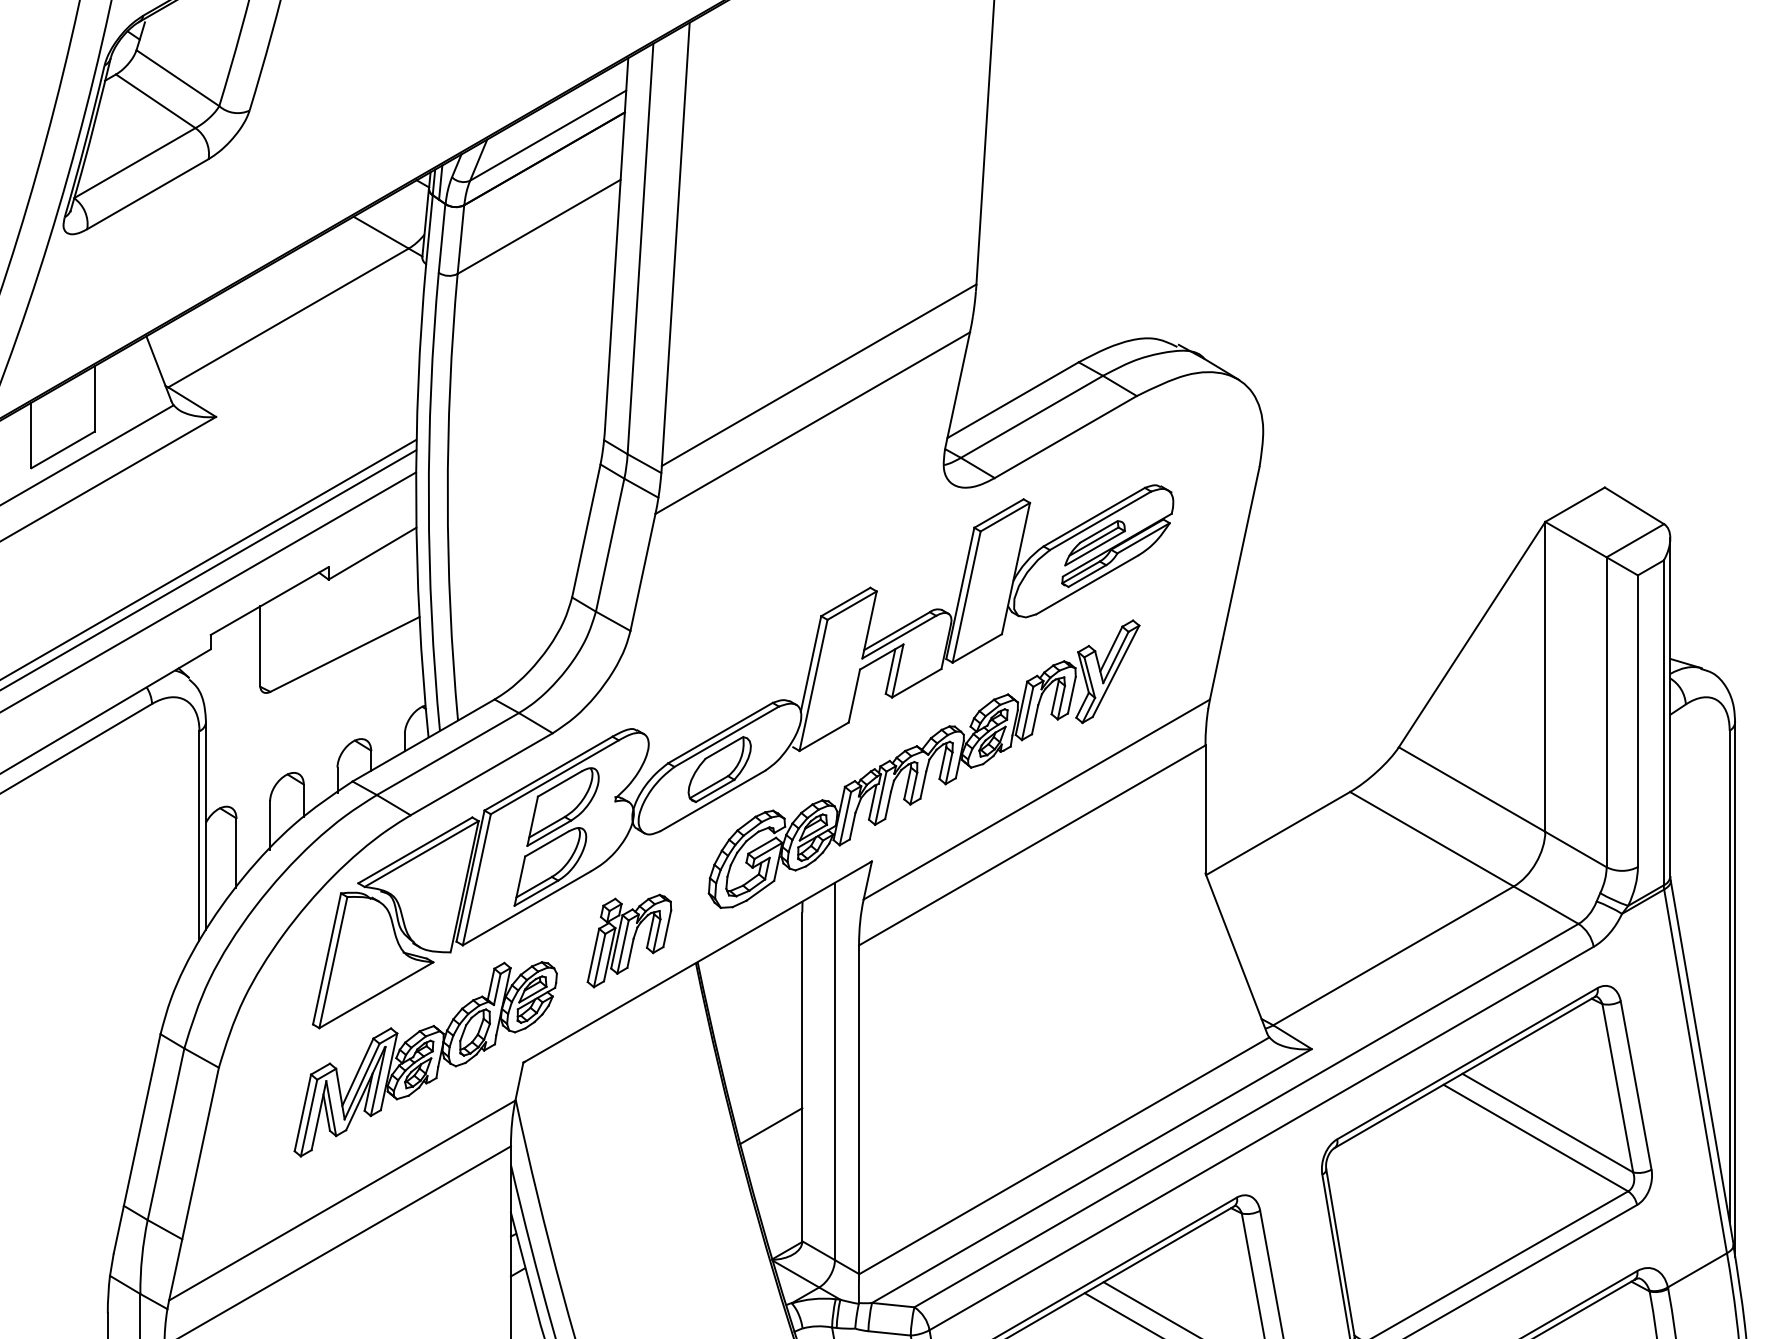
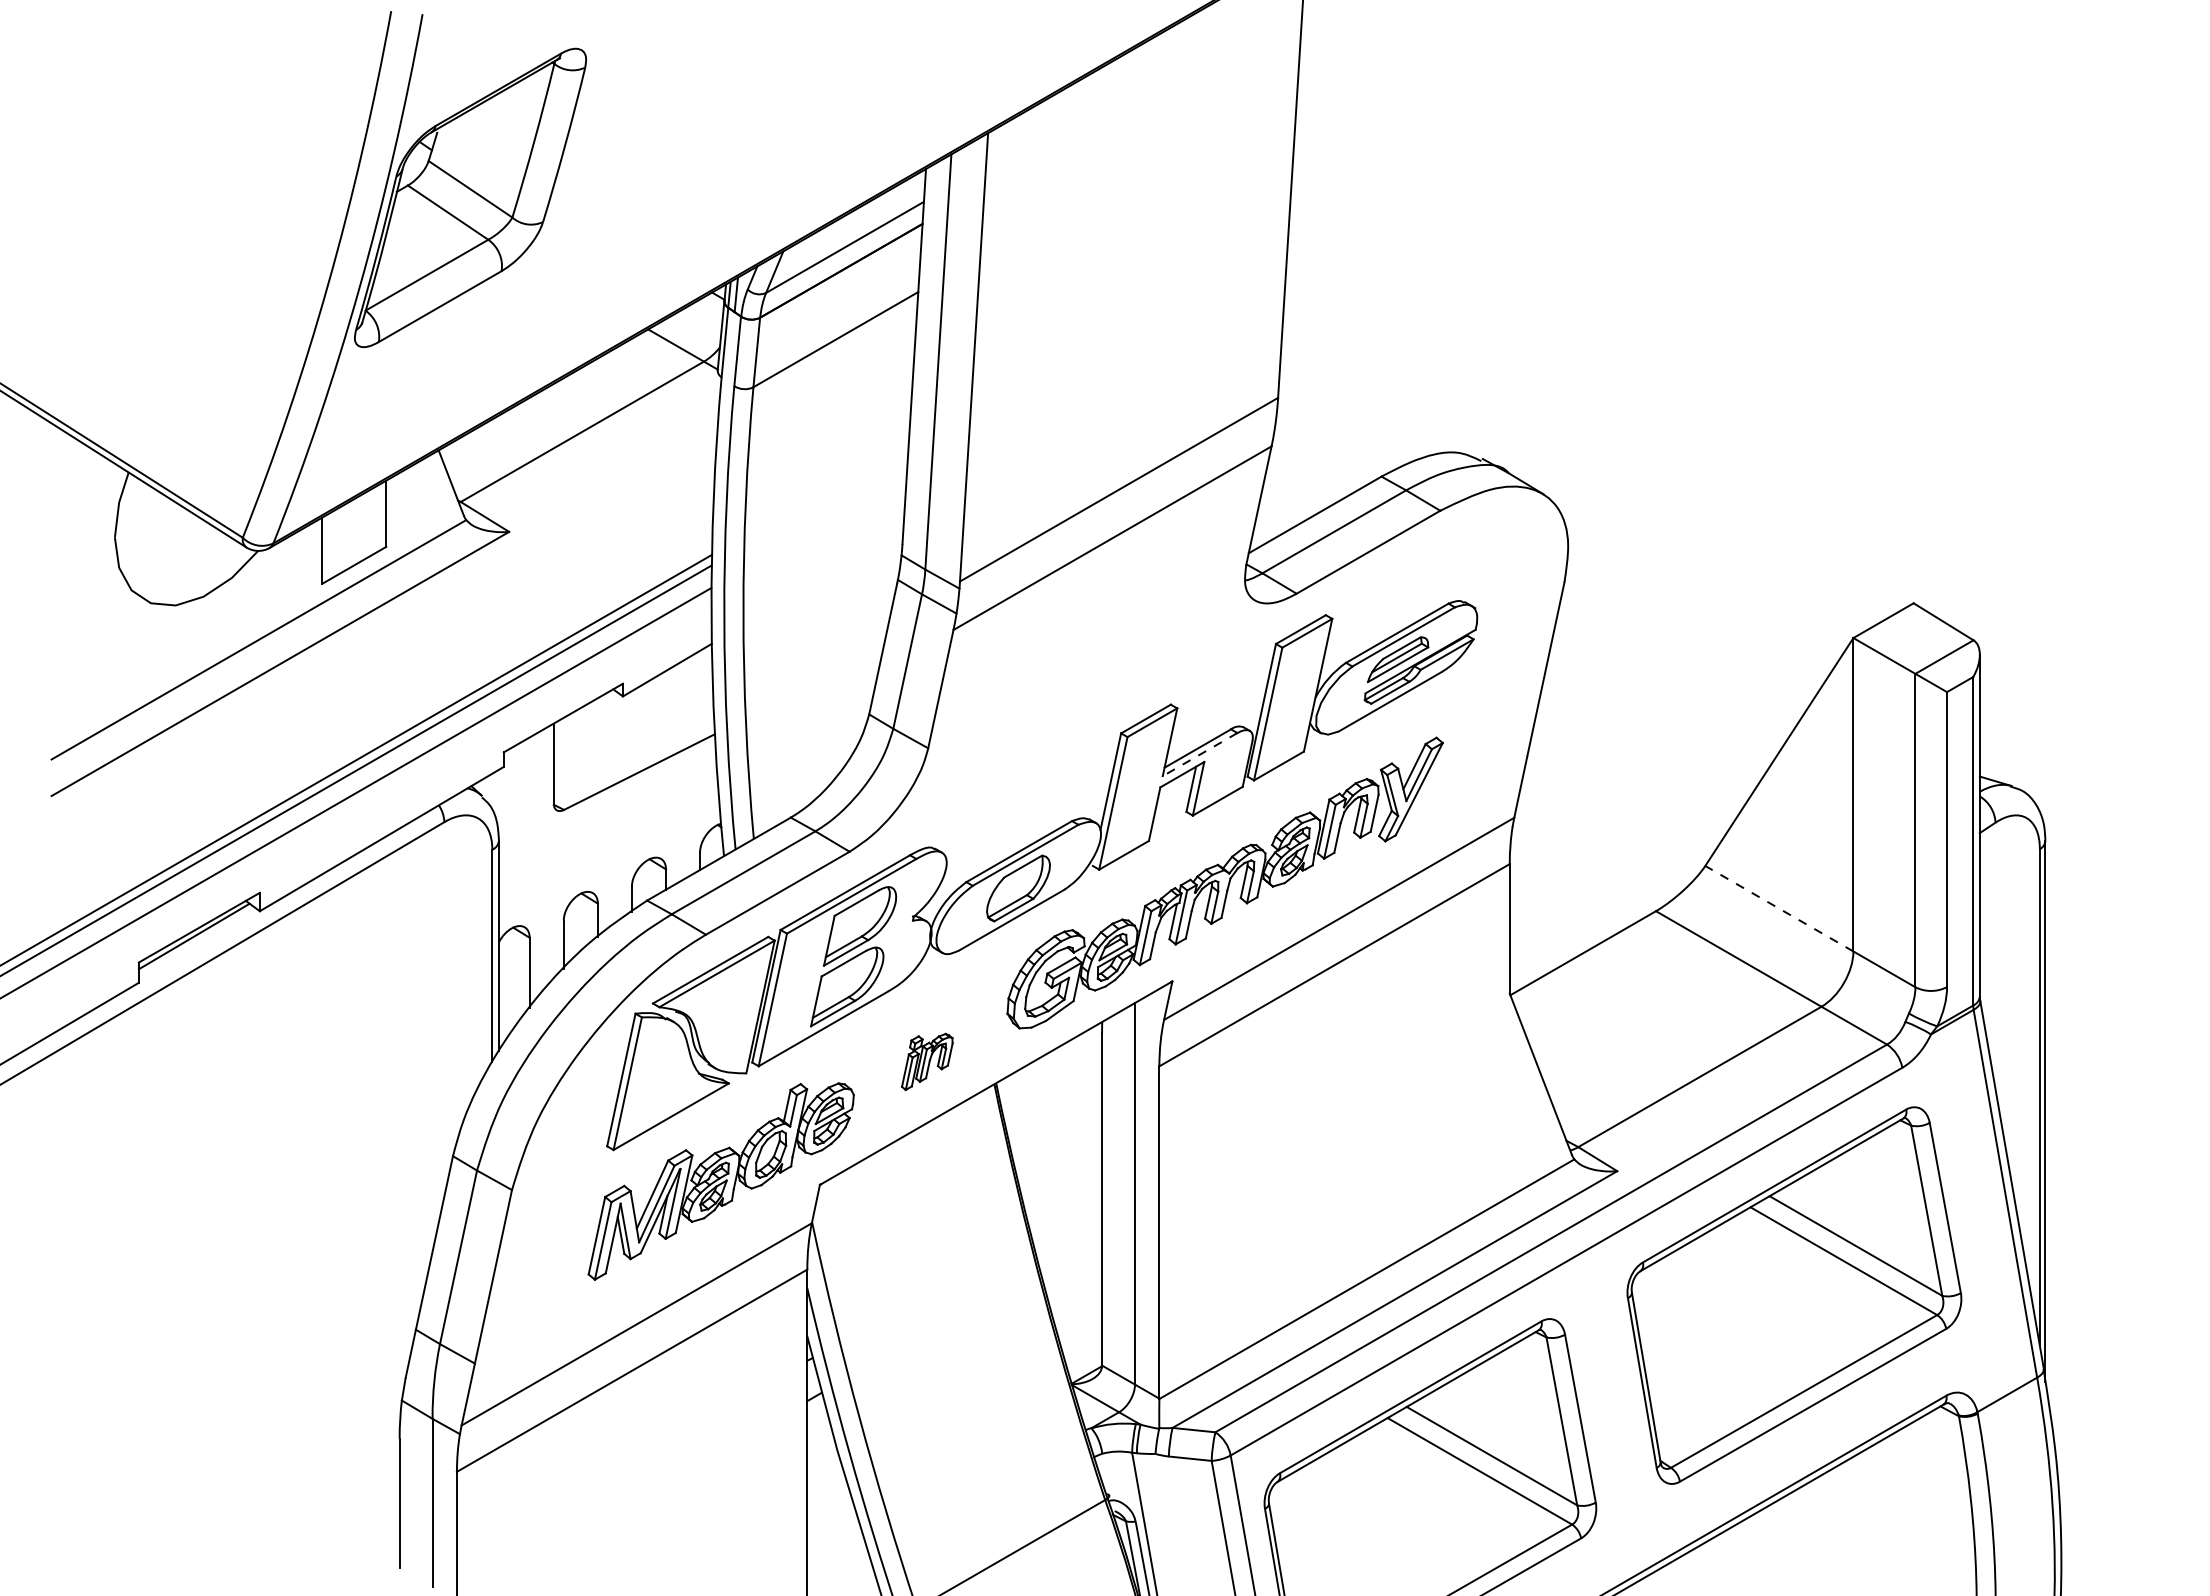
line: (898, 637) -> (1199, 754), solid -> dashed
line: (1471, 789) -> (1778, 908), solid -> dashed
part: (629, 940) -> (927, 1061), size x0.6
line: (771, 1125) -> (1070, 1248), removed

